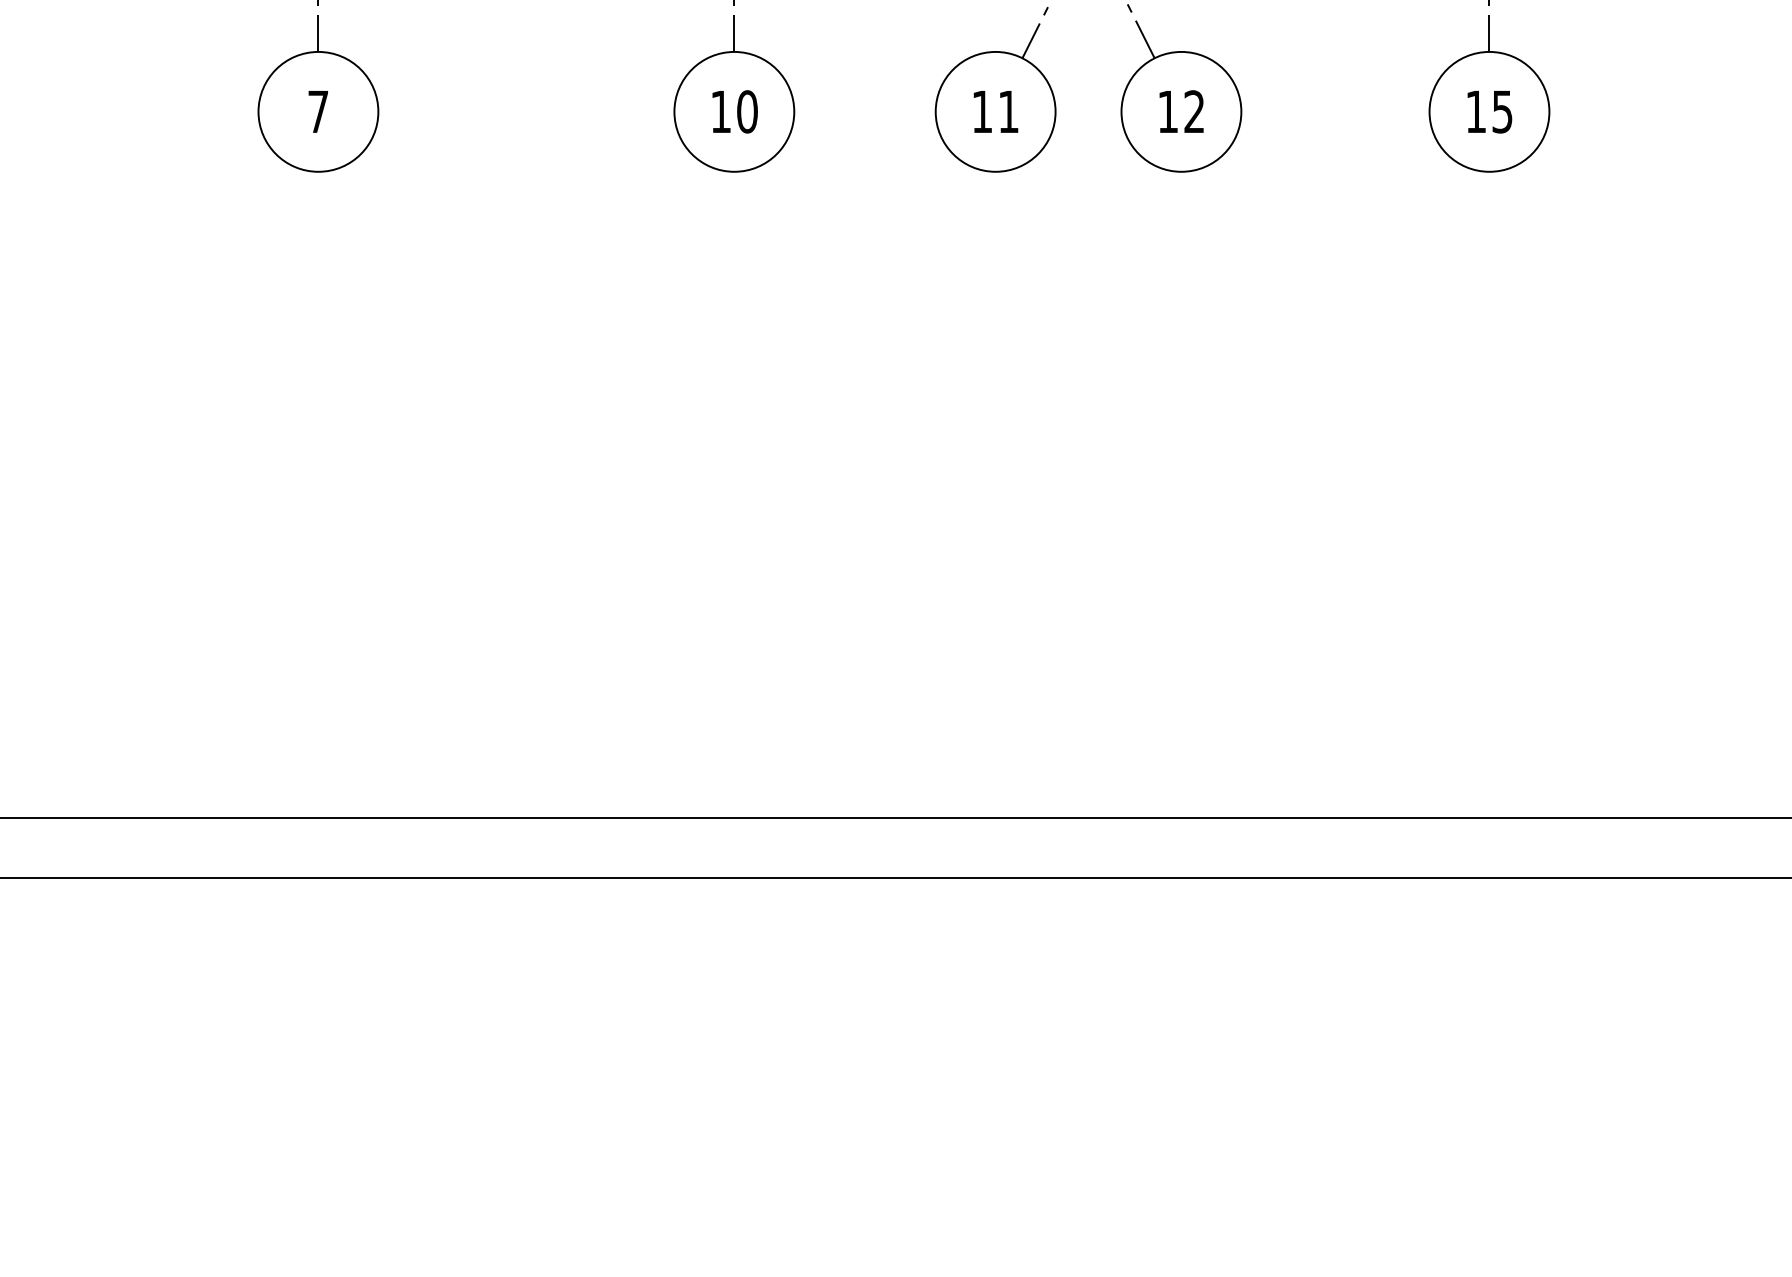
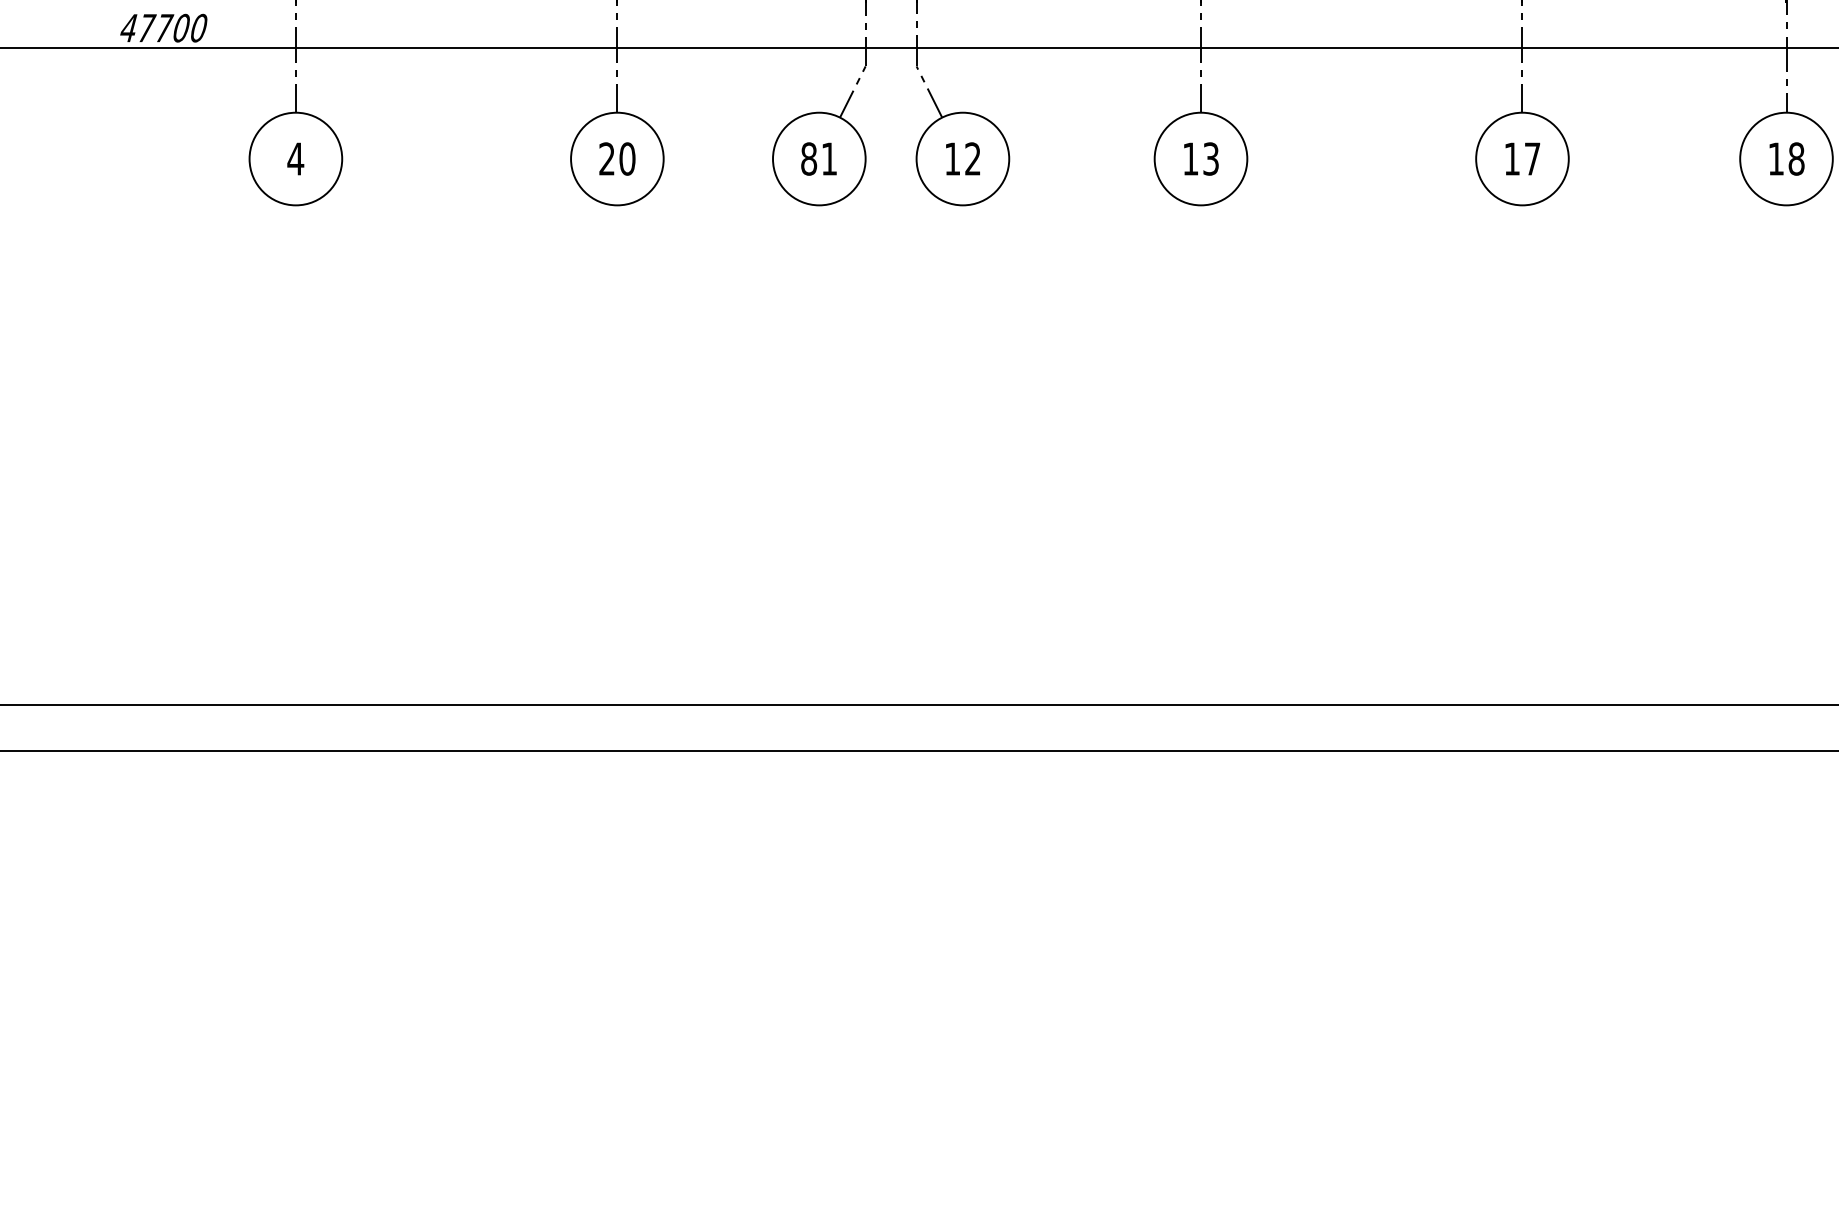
text: (317, 111) -> (295, 158), 7 -> 4
text: (720, 111) -> (606, 158), 10 -> 20
text: (982, 111) -> (809, 158), 11 -> 81
text: (1503, 111) -> (1211, 158), 15 -> 13

